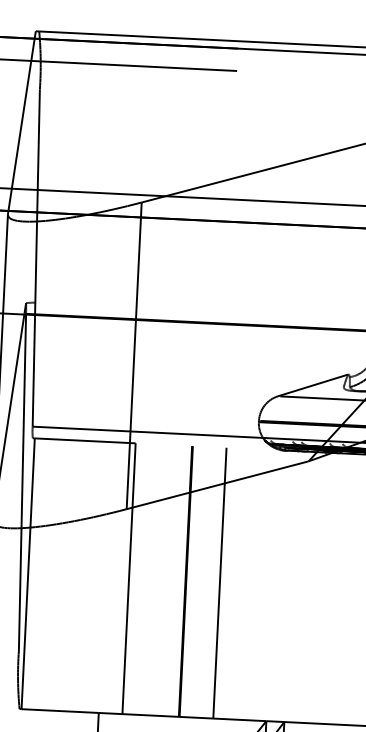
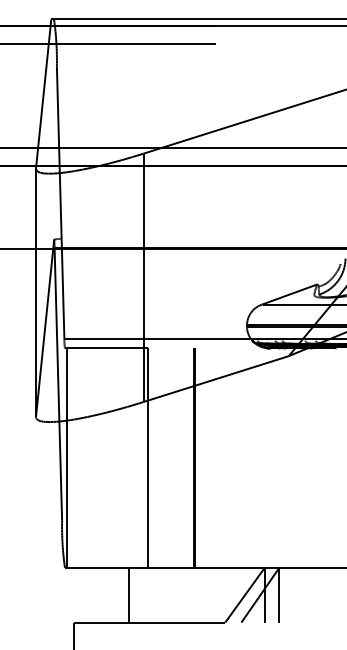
line: (219, 582) -> (221, 457), removed

